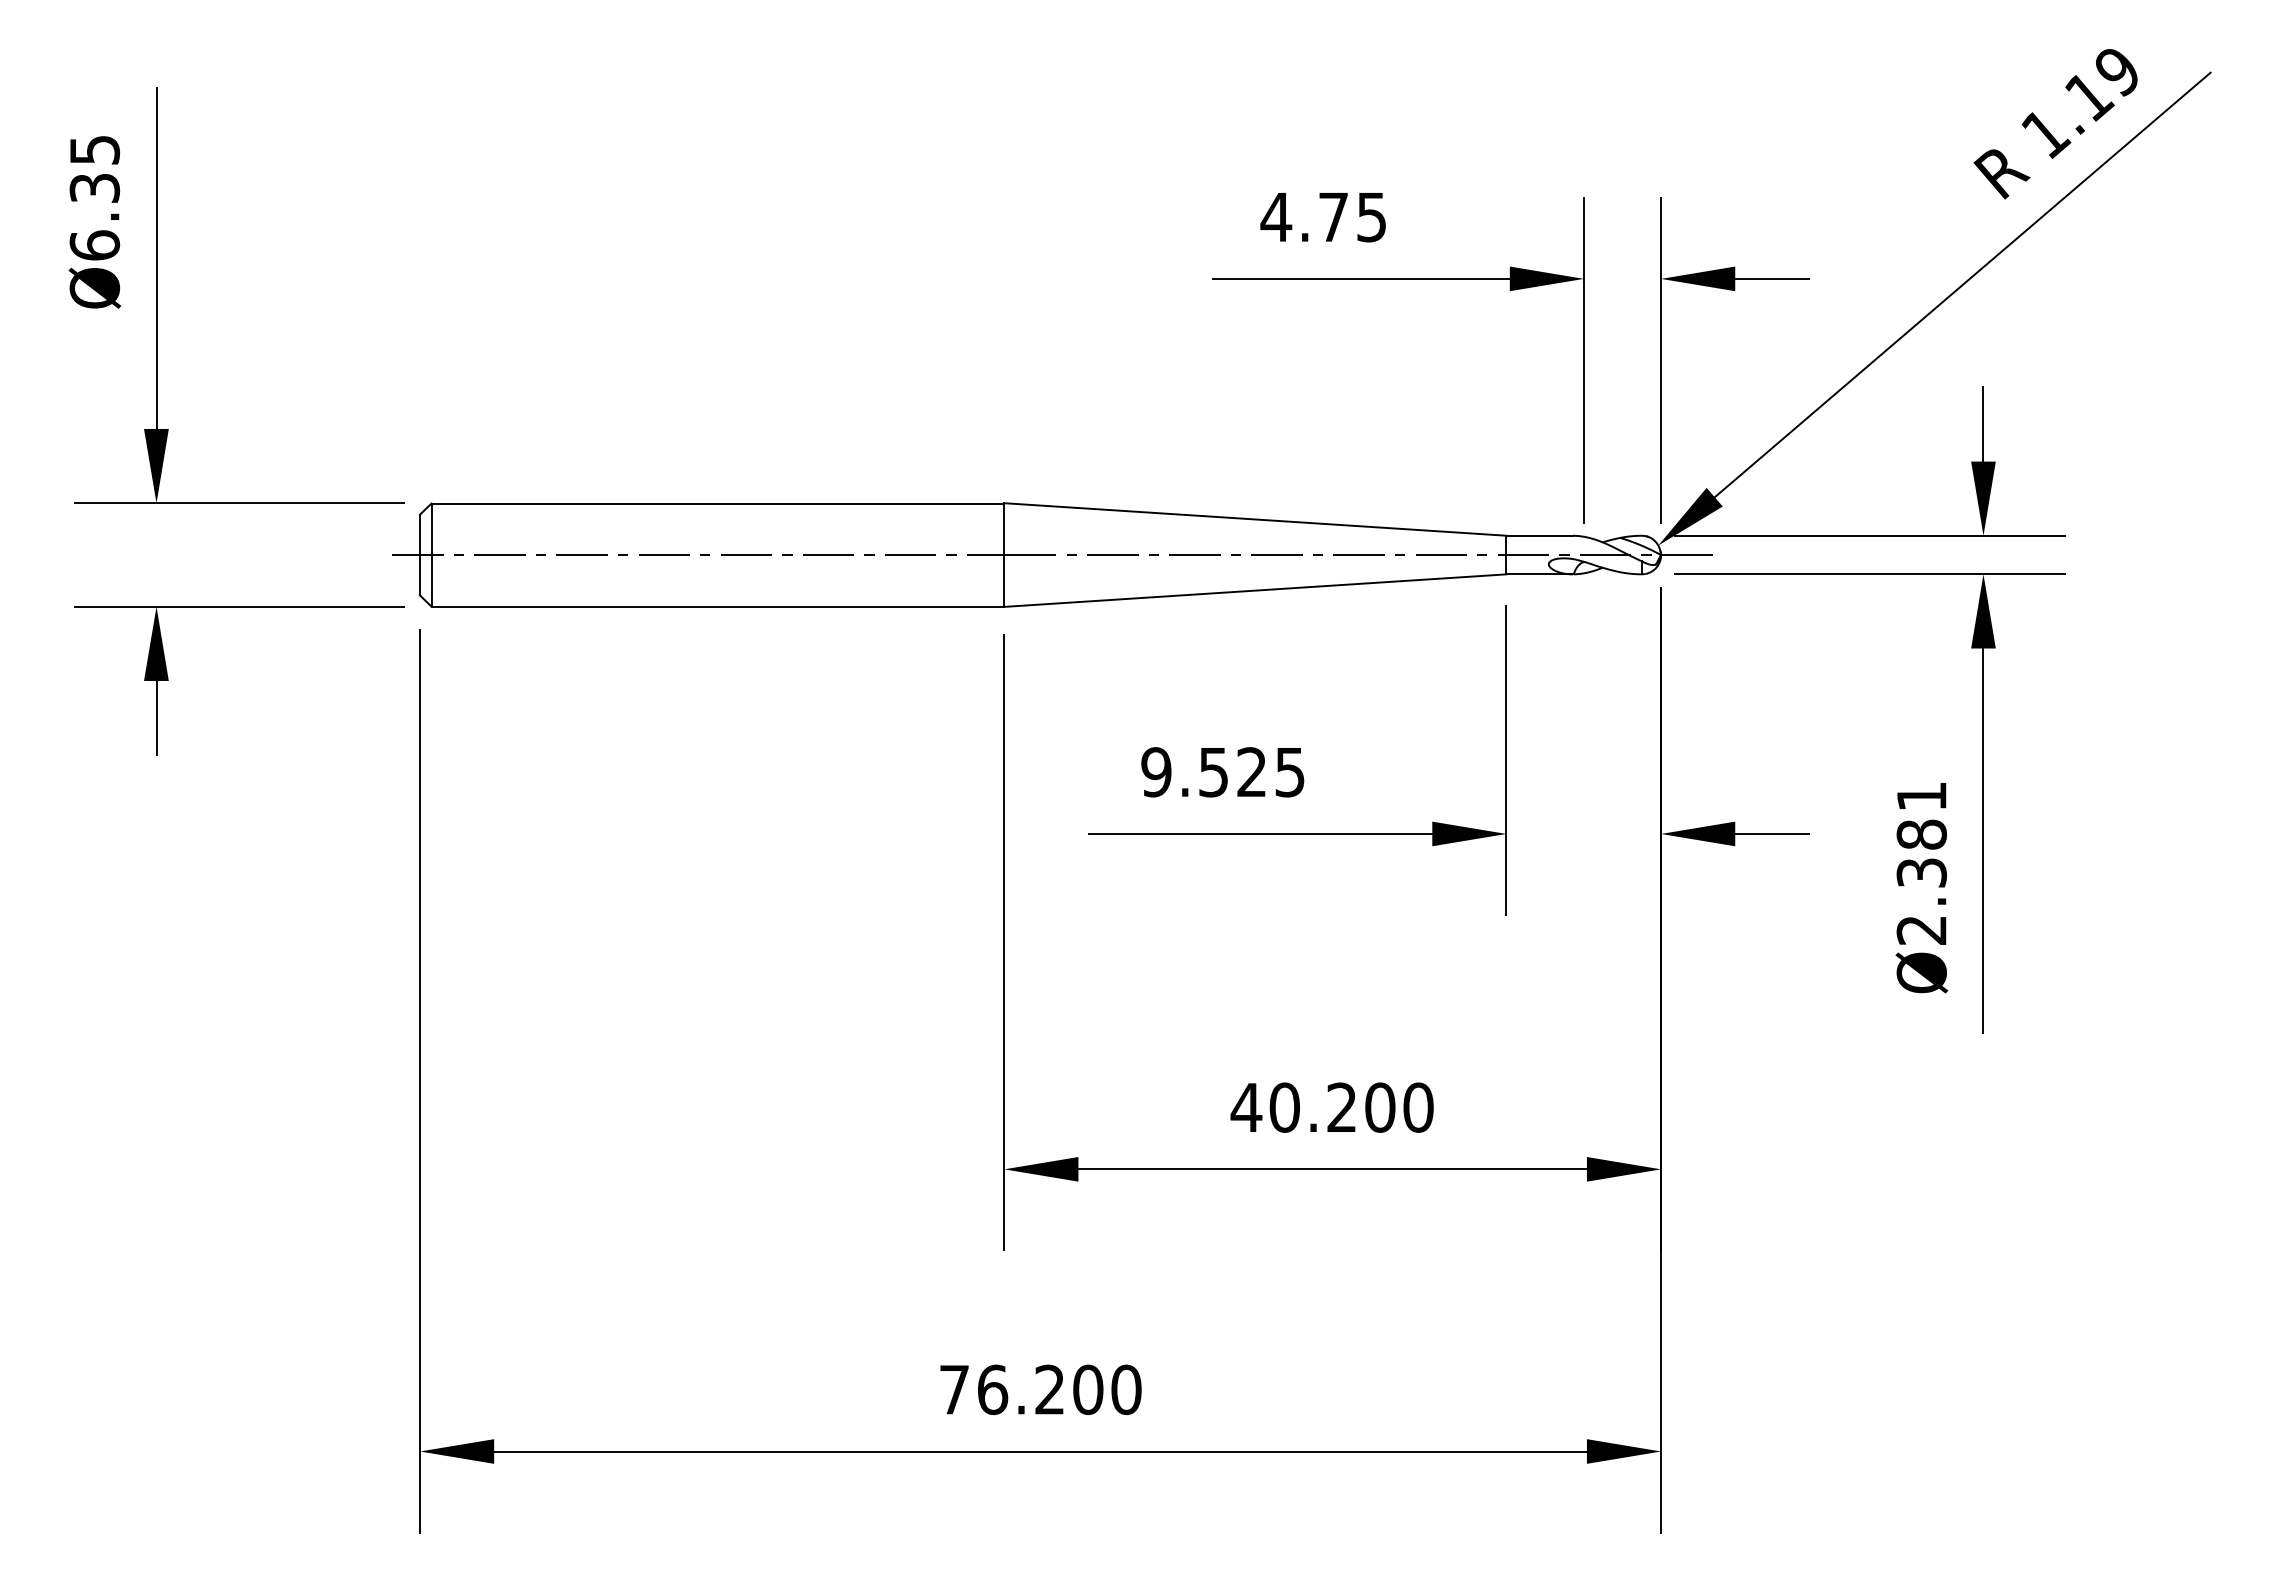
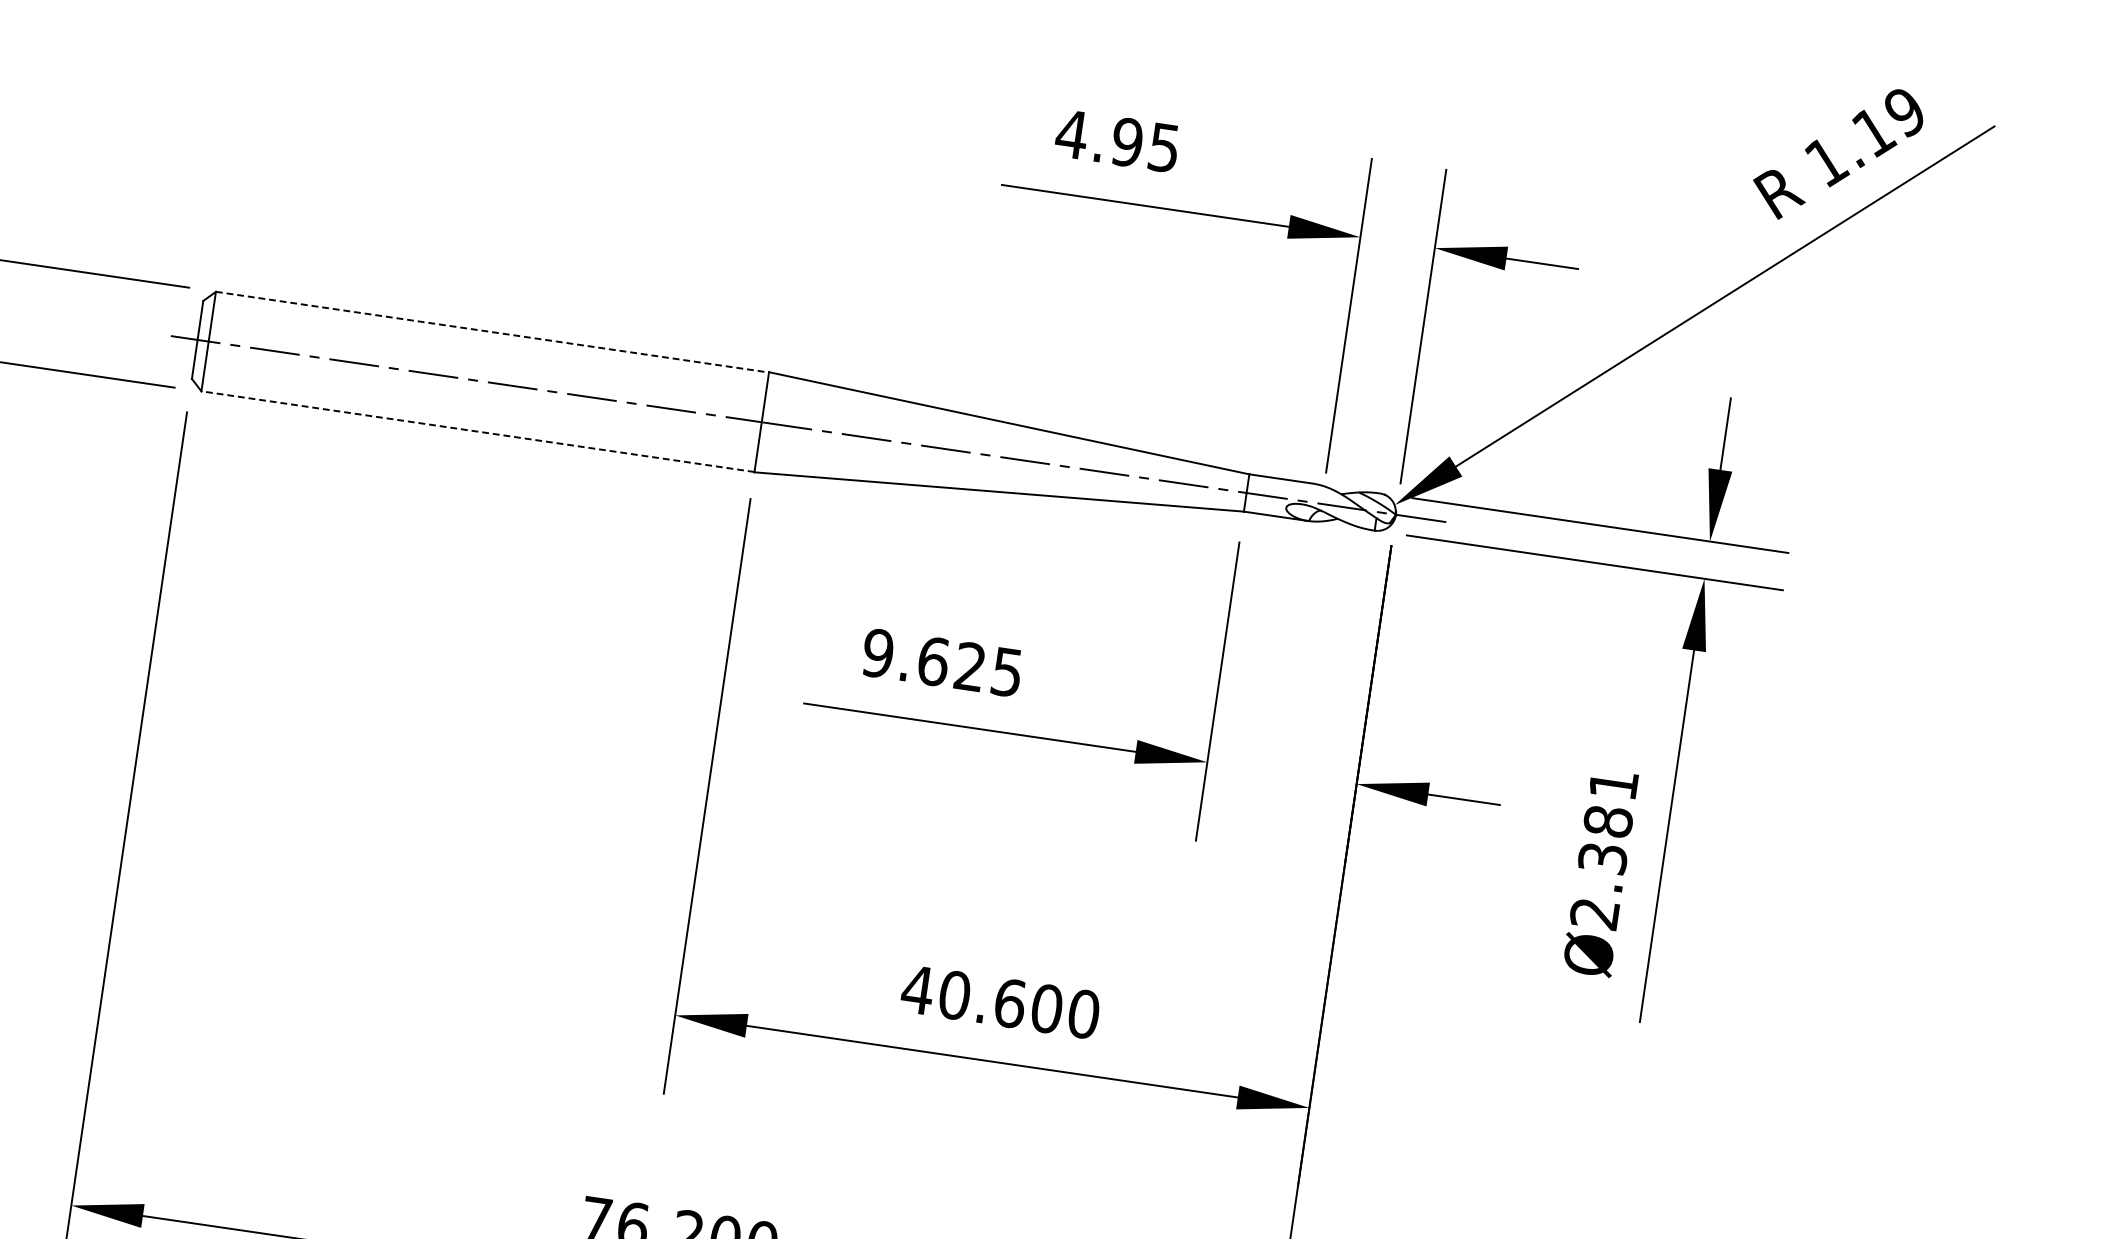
text: (1333, 217) -> (1127, 142), 4.75 -> 4.95
line: (718, 503) -> (493, 332), solid -> dashed
line: (717, 606) -> (477, 431), solid -> dashed
text: (1214, 772) -> (934, 661), 9.525 -> 9.625
text: (1342, 1107) -> (1010, 1003), 40.200 -> 40.600

